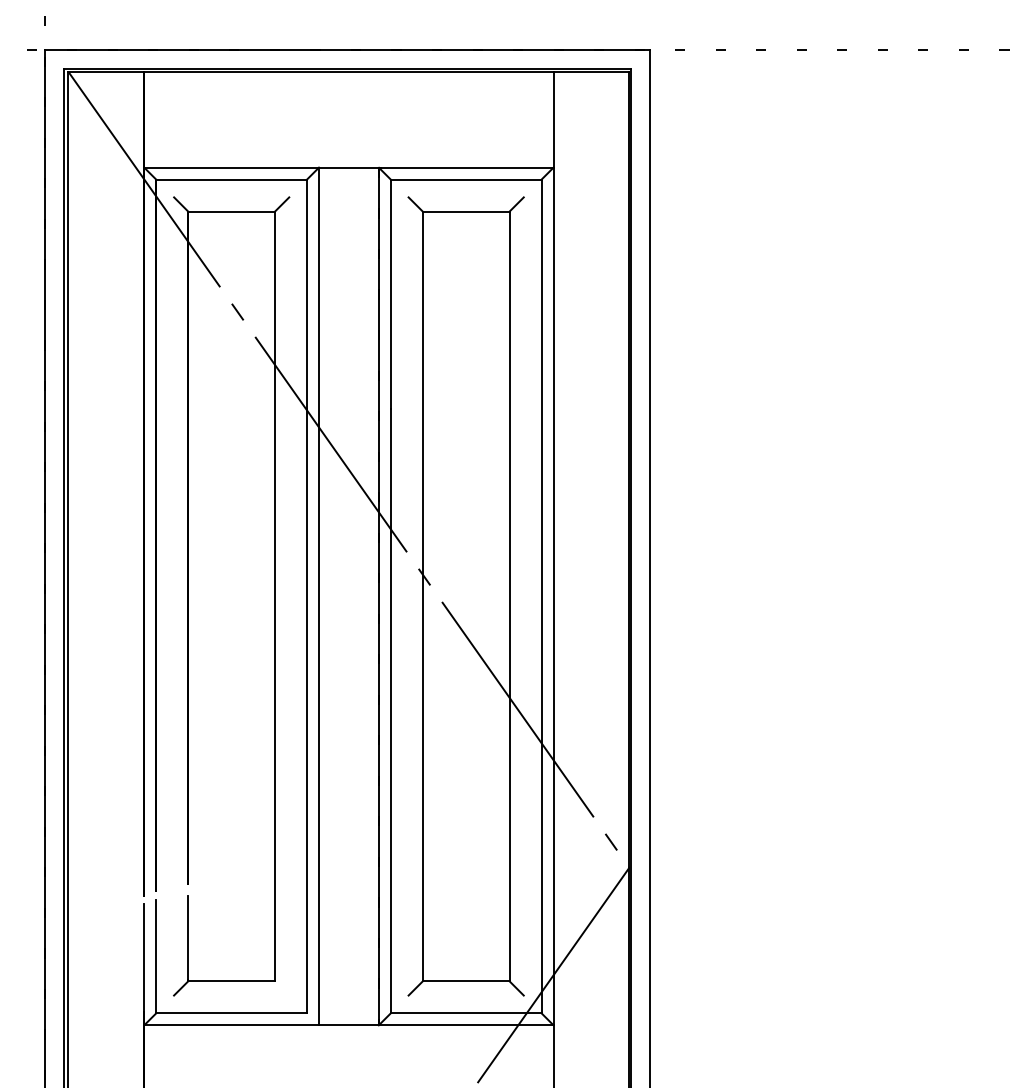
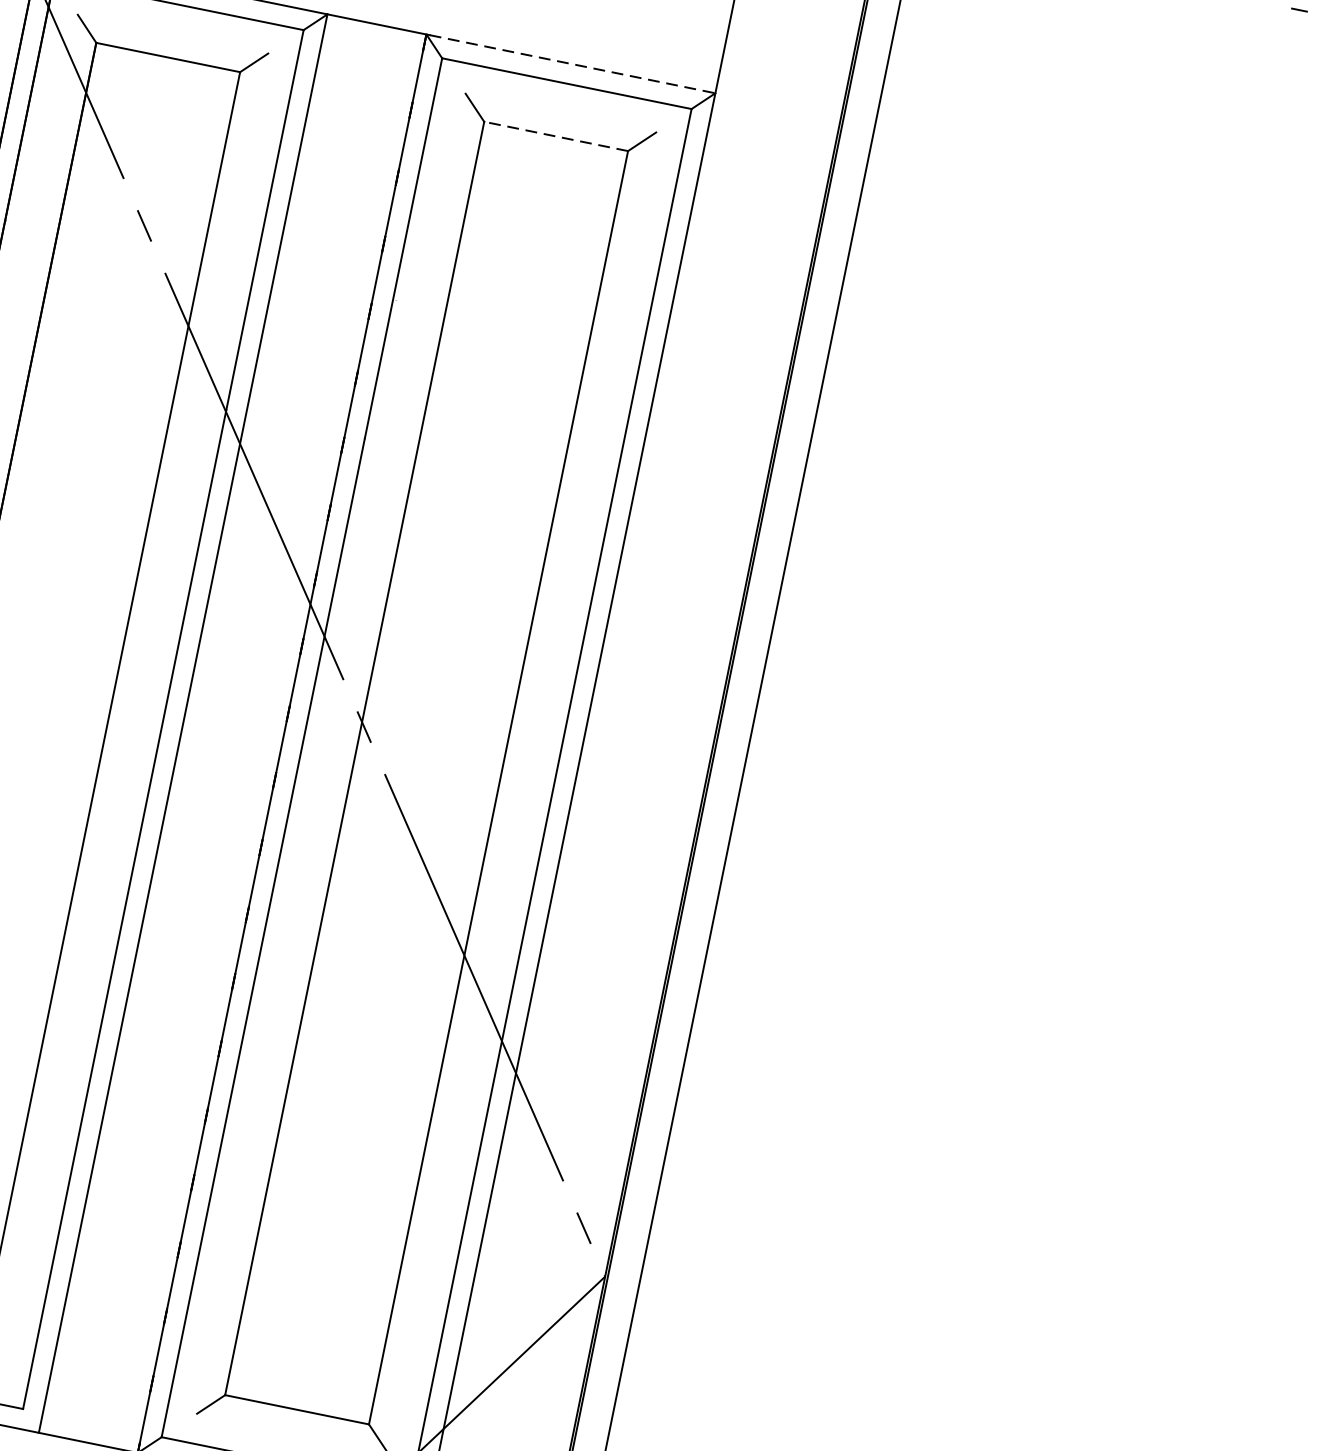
line: (467, 167) -> (573, 64), solid -> dashed
line: (465, 211) -> (554, 136), solid -> dashed

